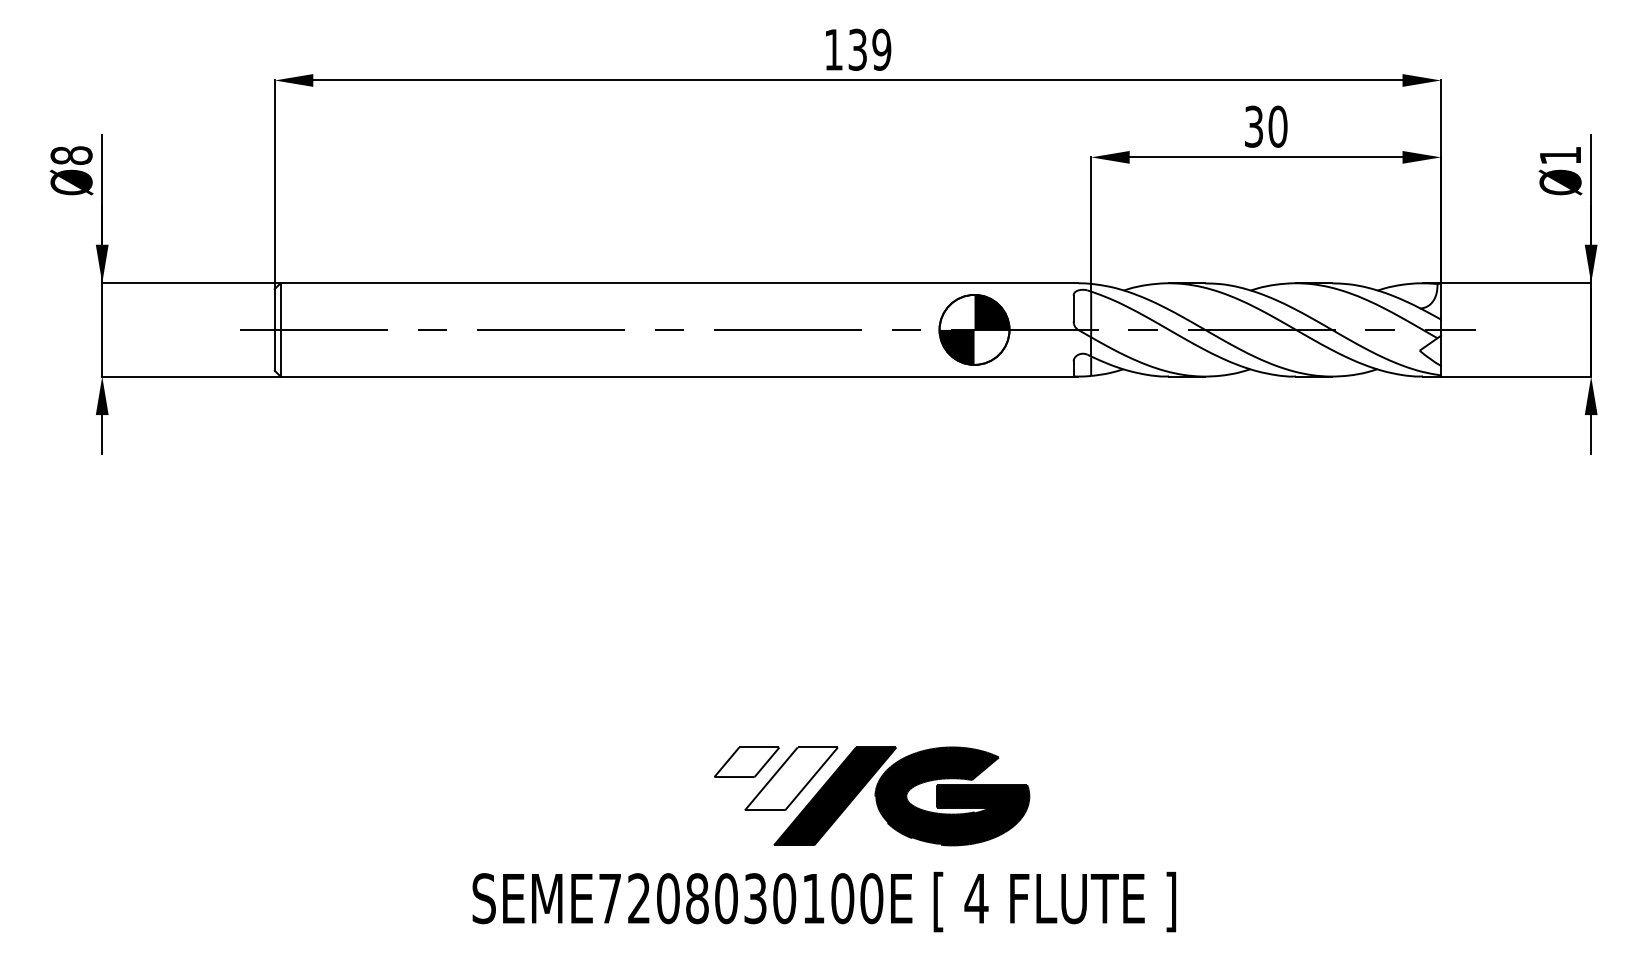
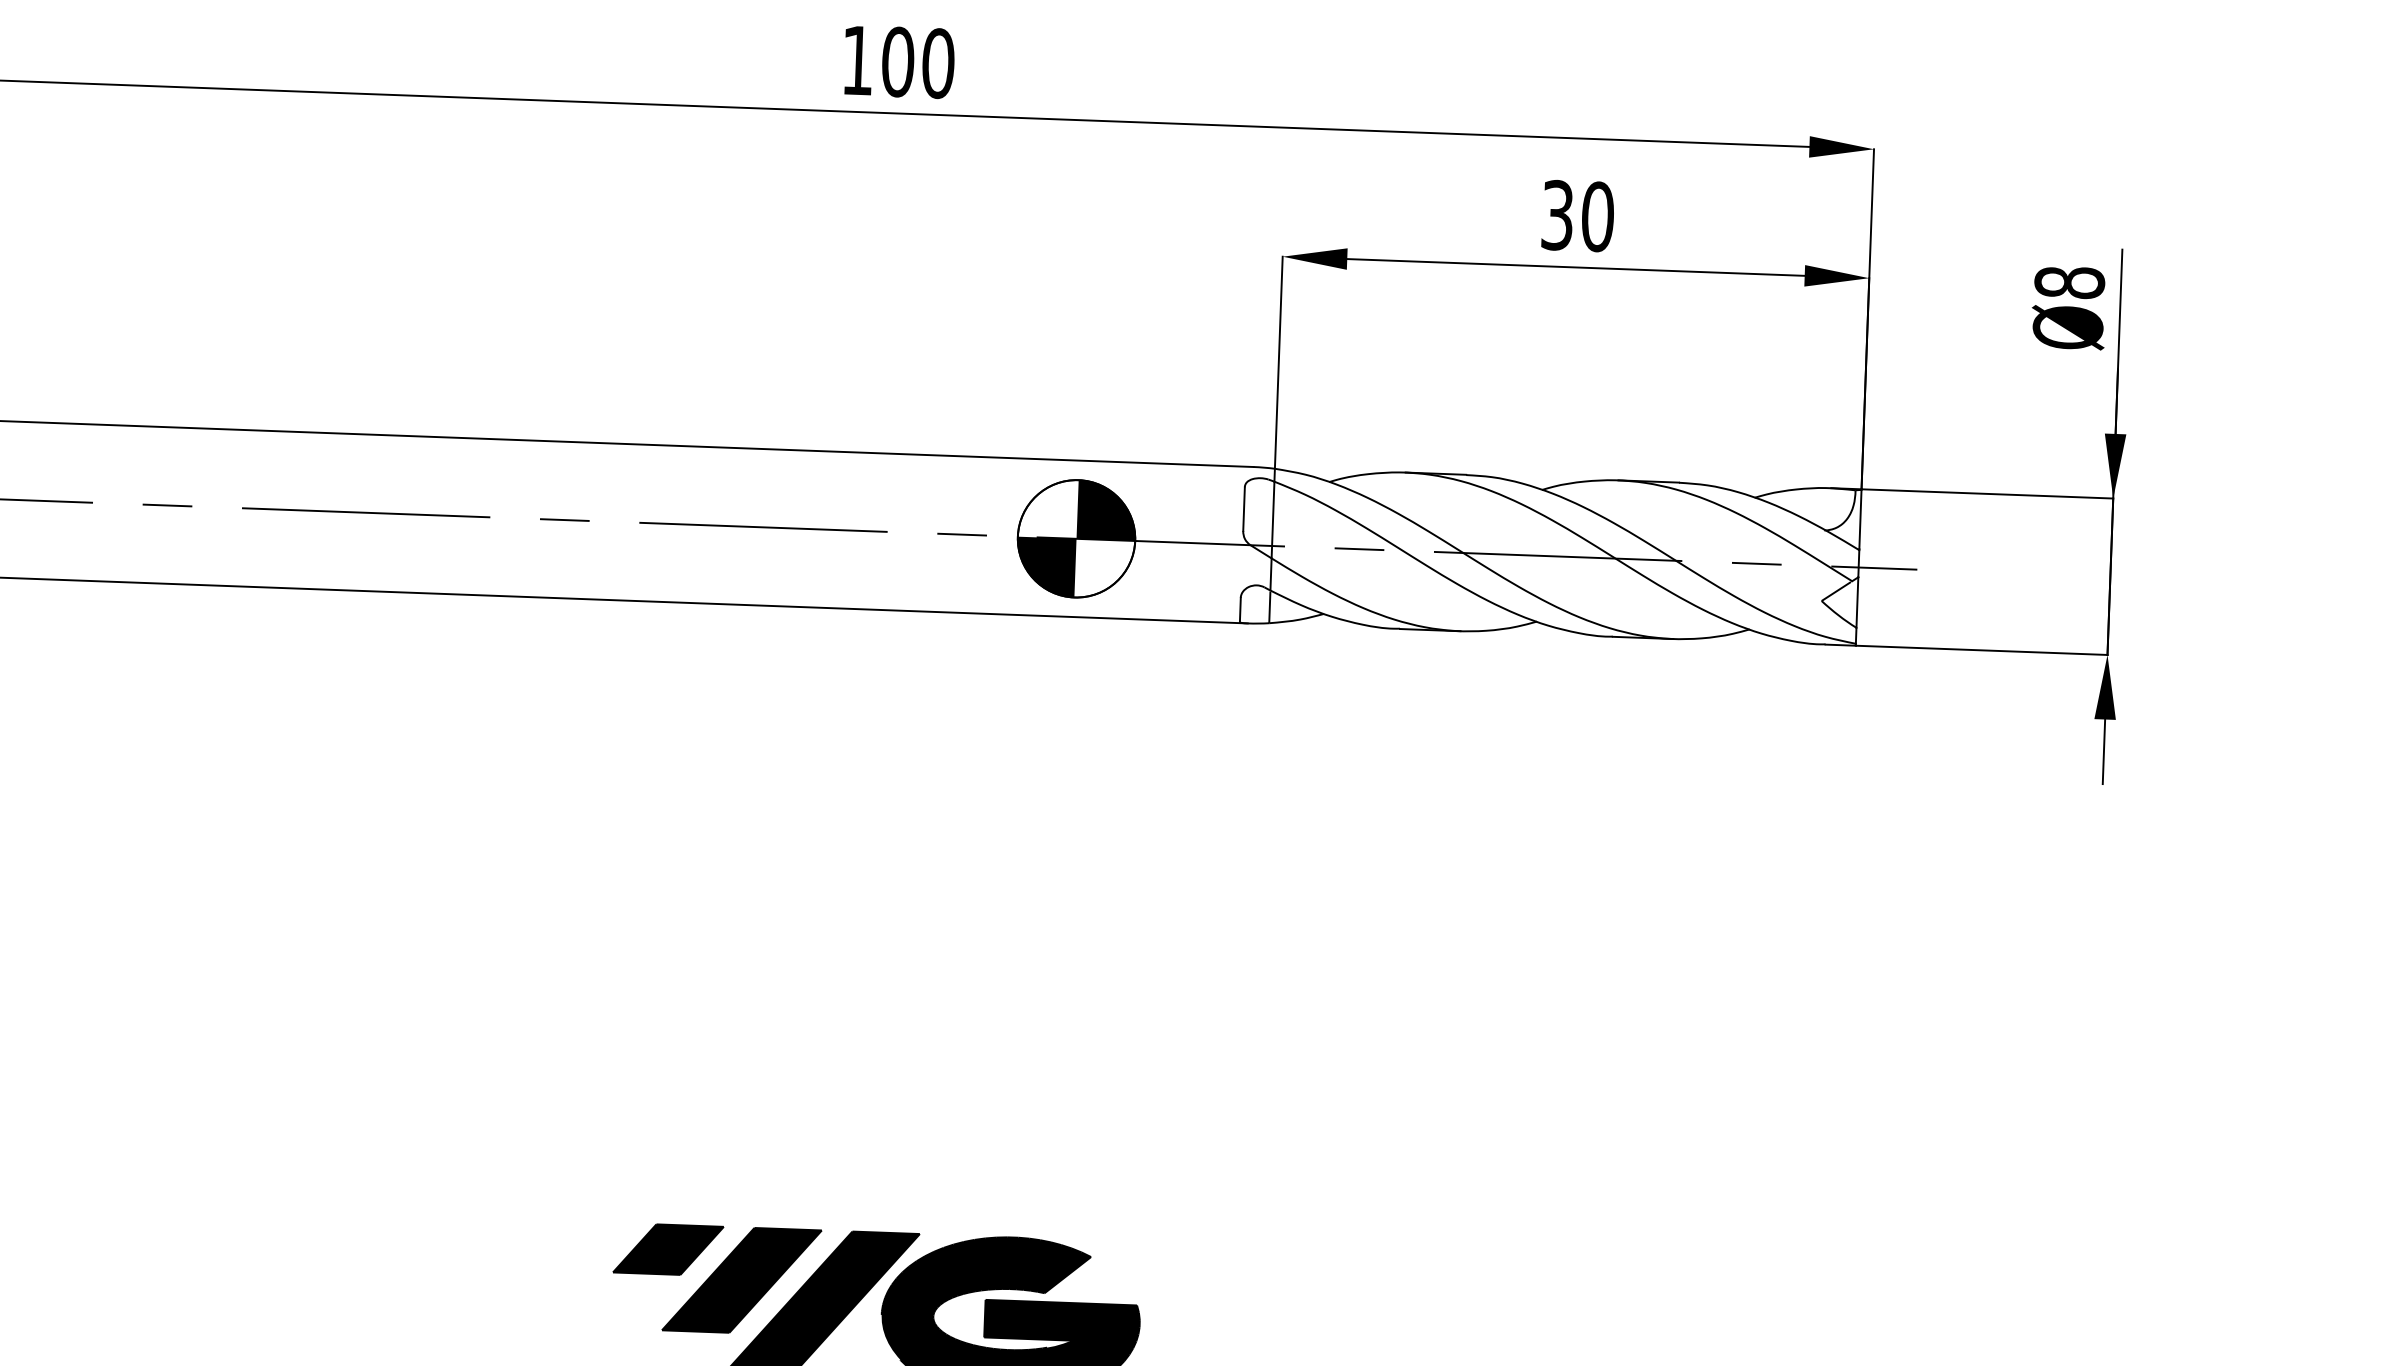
text: (869, 49) -> (917, 62), 139 -> 100
text: (1560, 155) -> (2069, 282), Ø1 -> Ø8
fill: (746, 762) -> (667, 1250), added
fill: (790, 778) -> (740, 1279), added

